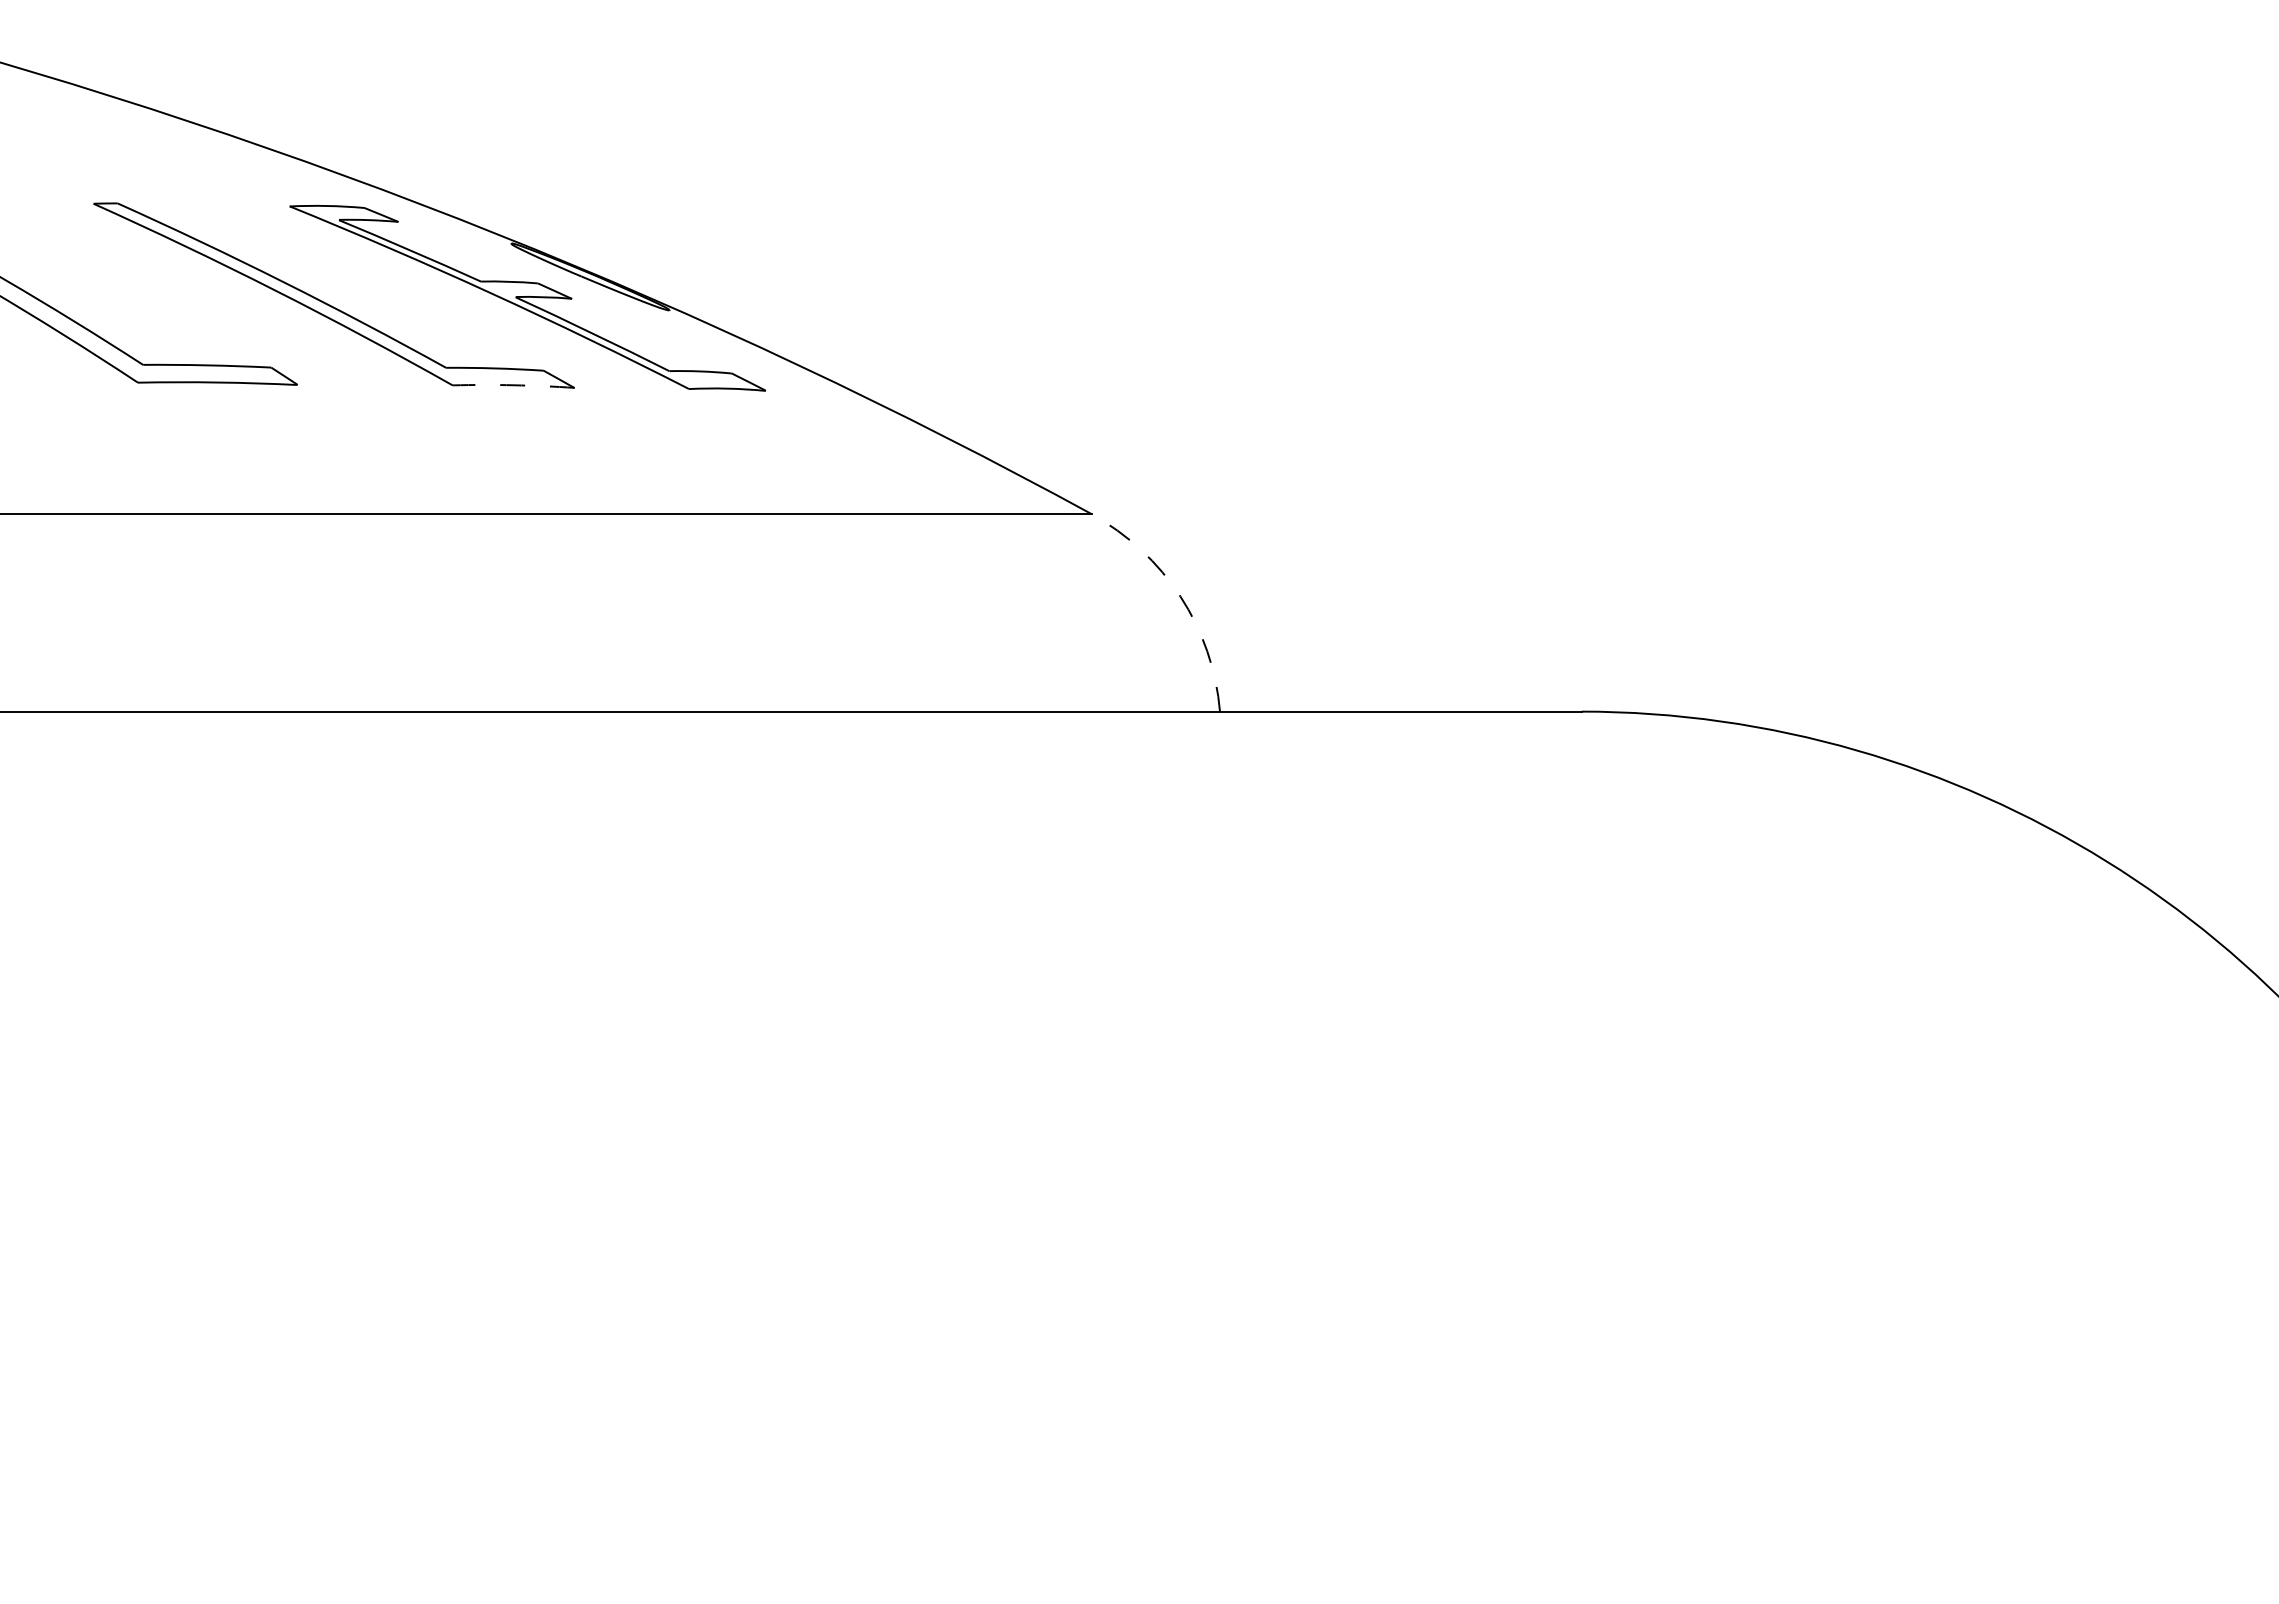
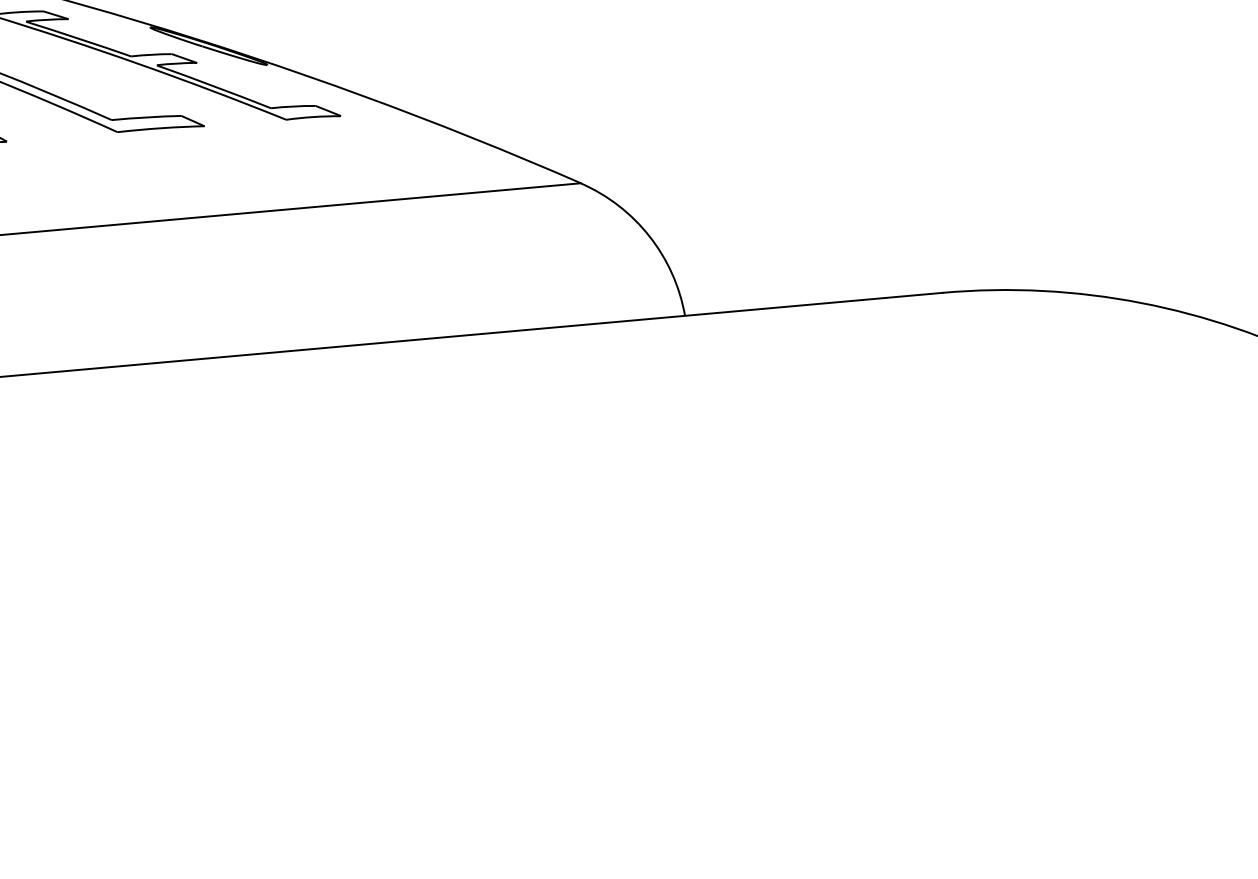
arc: (513, 385) -> (160, 128), dashed -> solid
arc: (1180, 596) -> (649, 236), dashed -> solid

